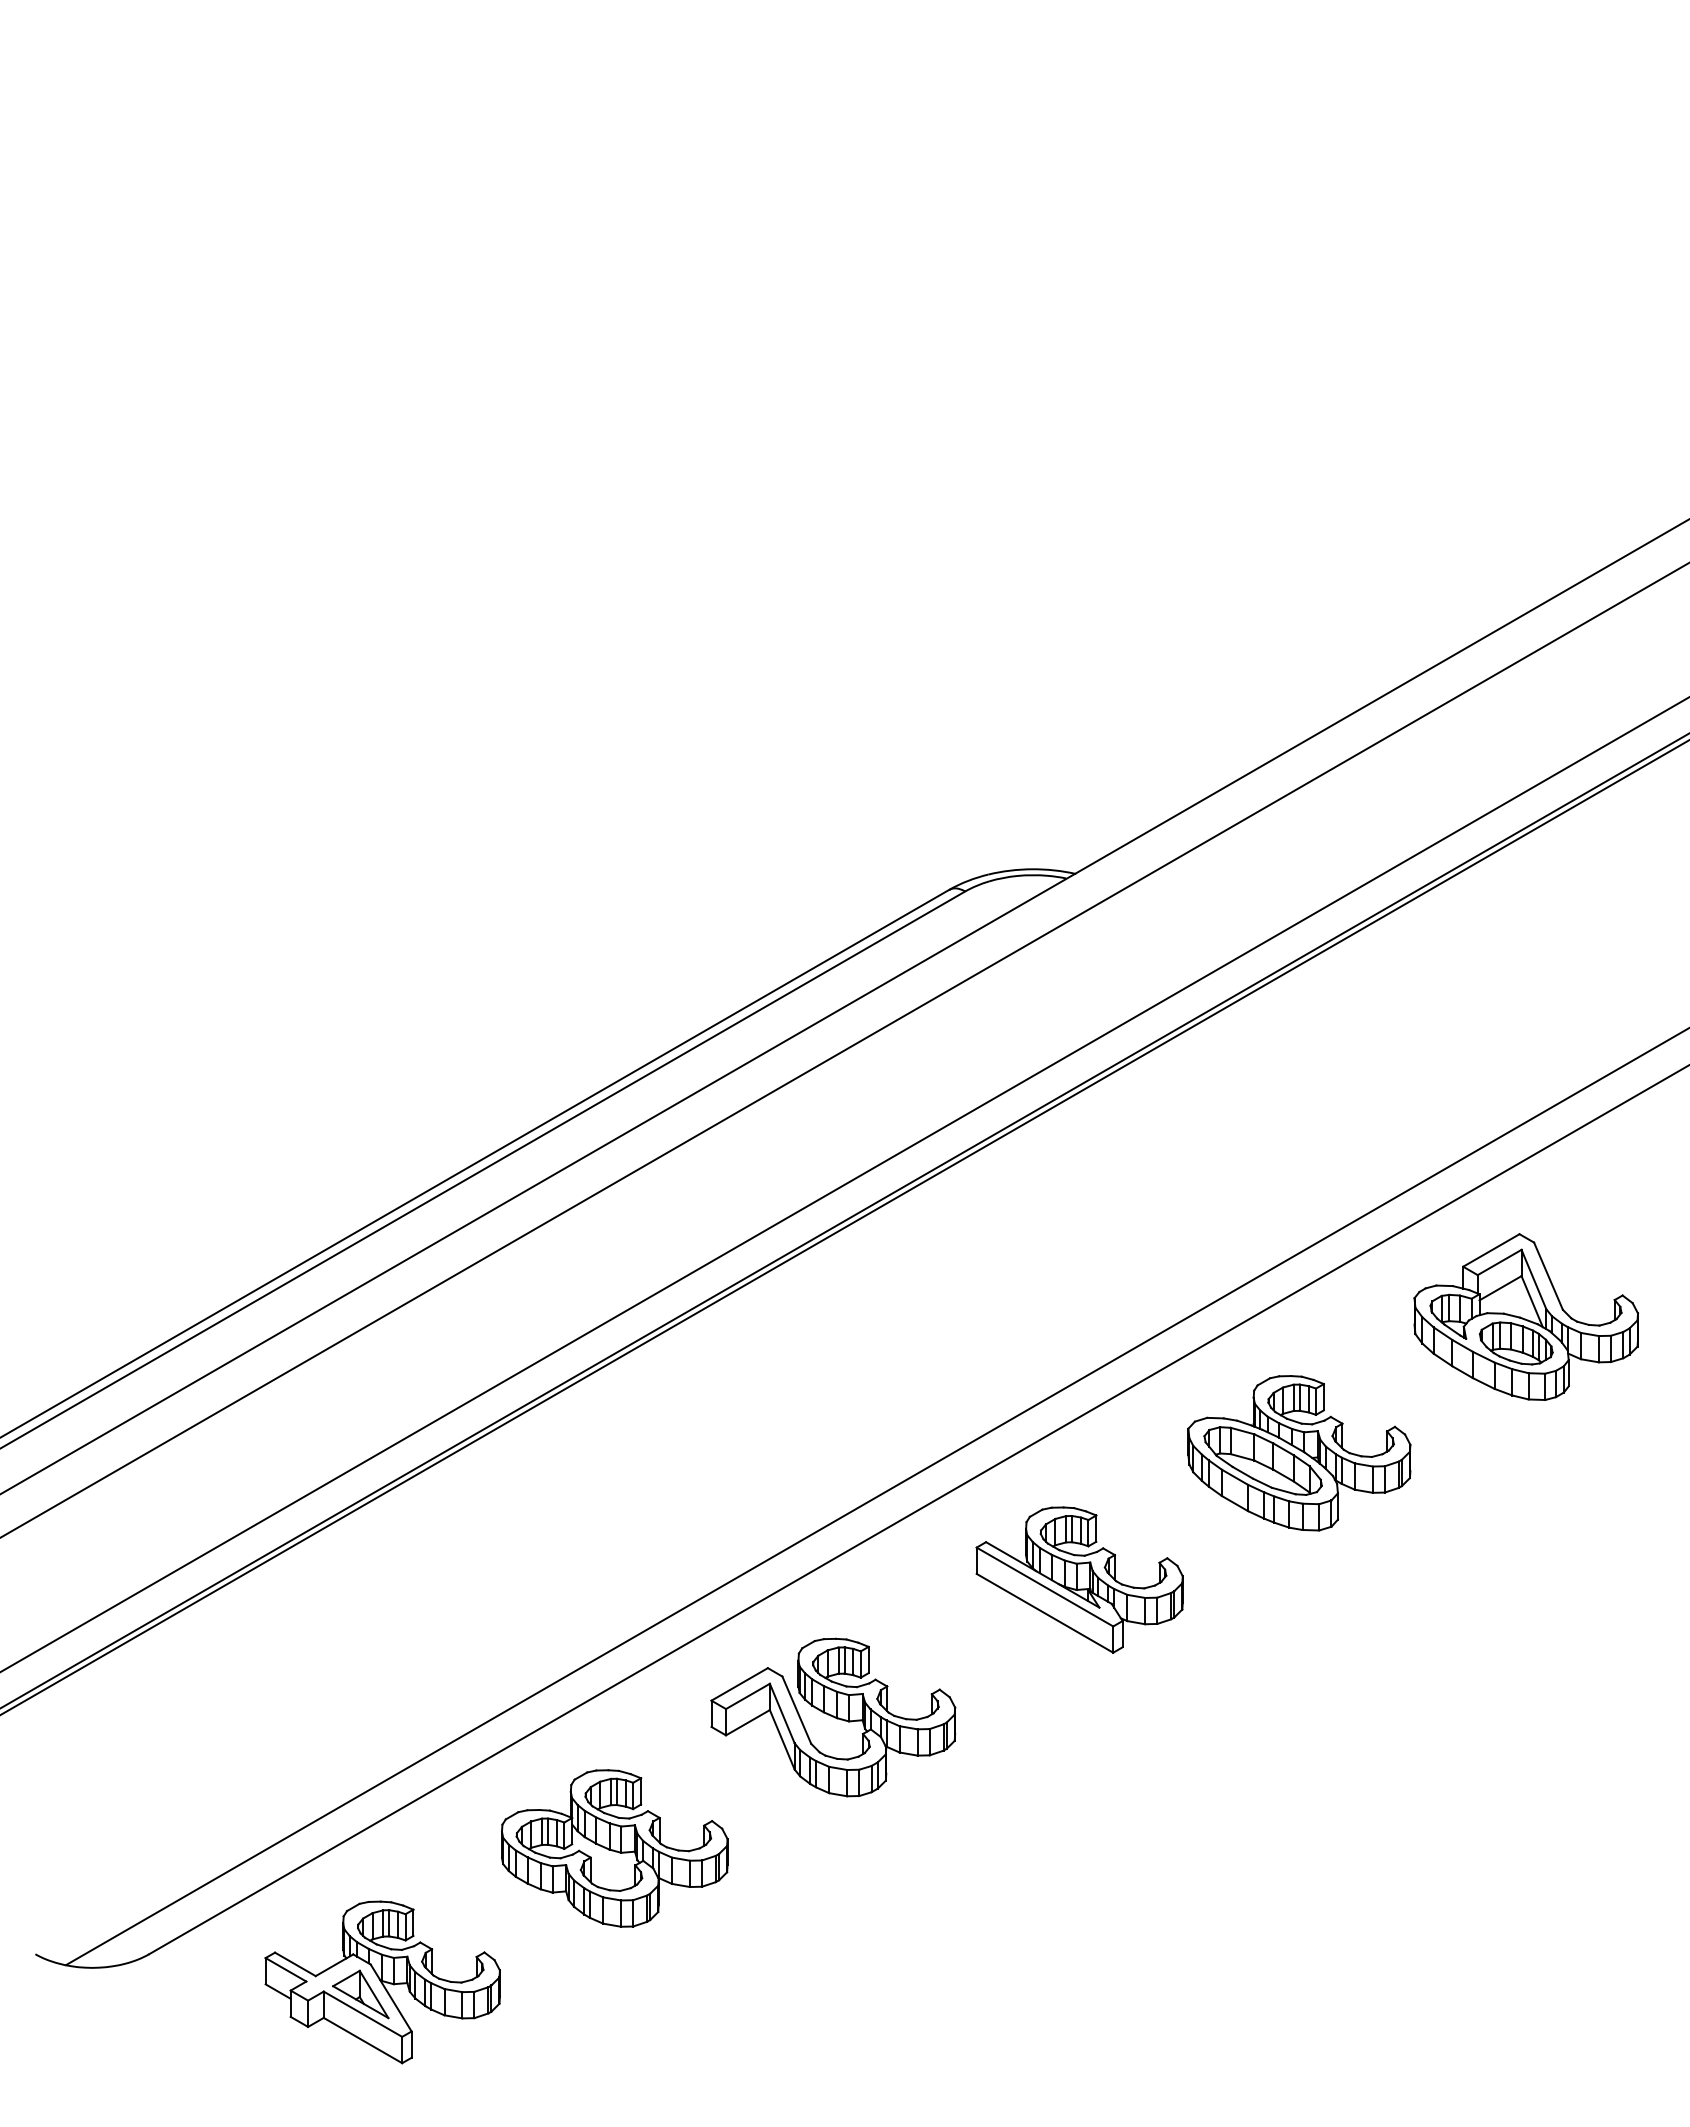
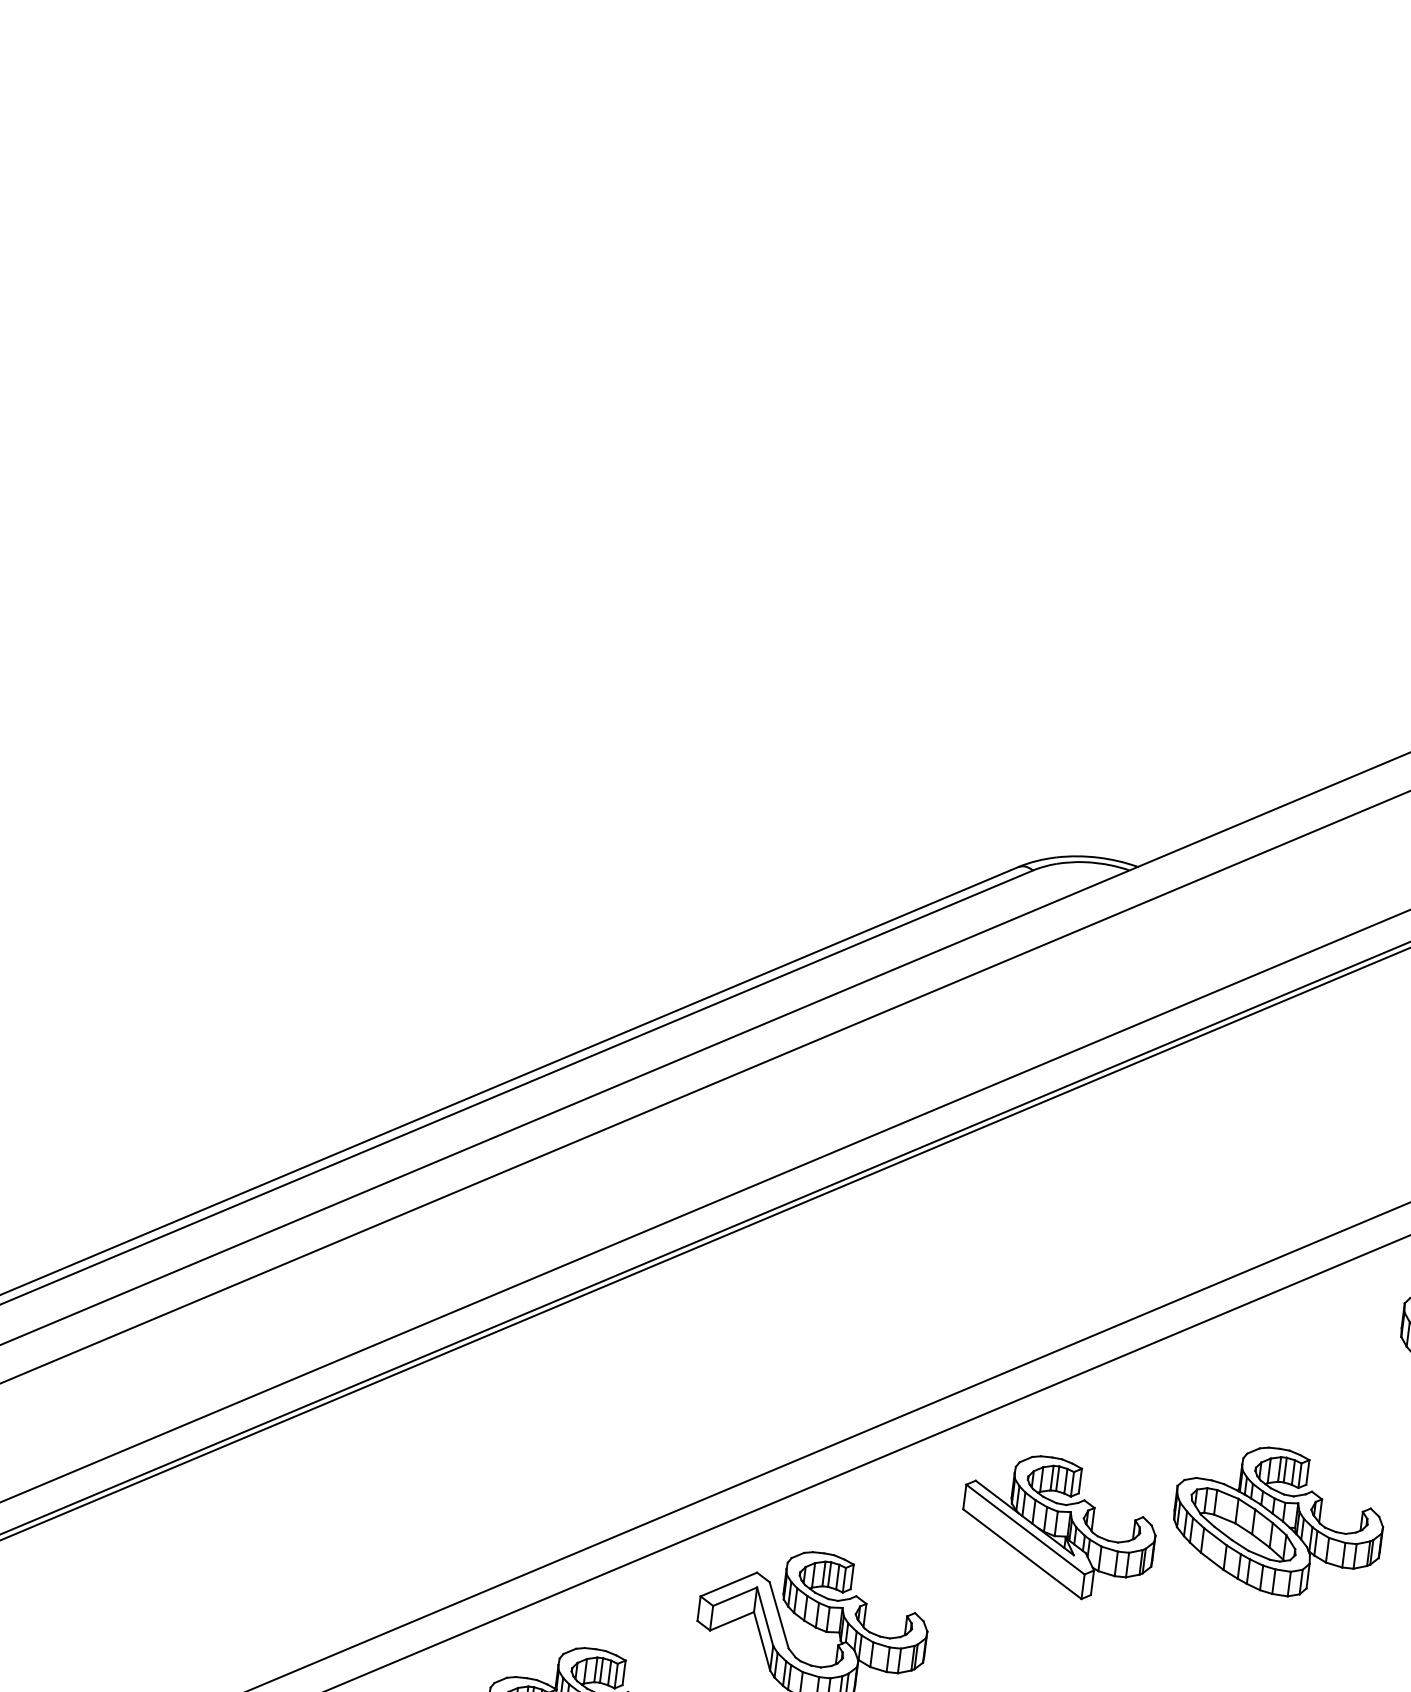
part: (1299, 1453) -> (1278, 1522), moved

